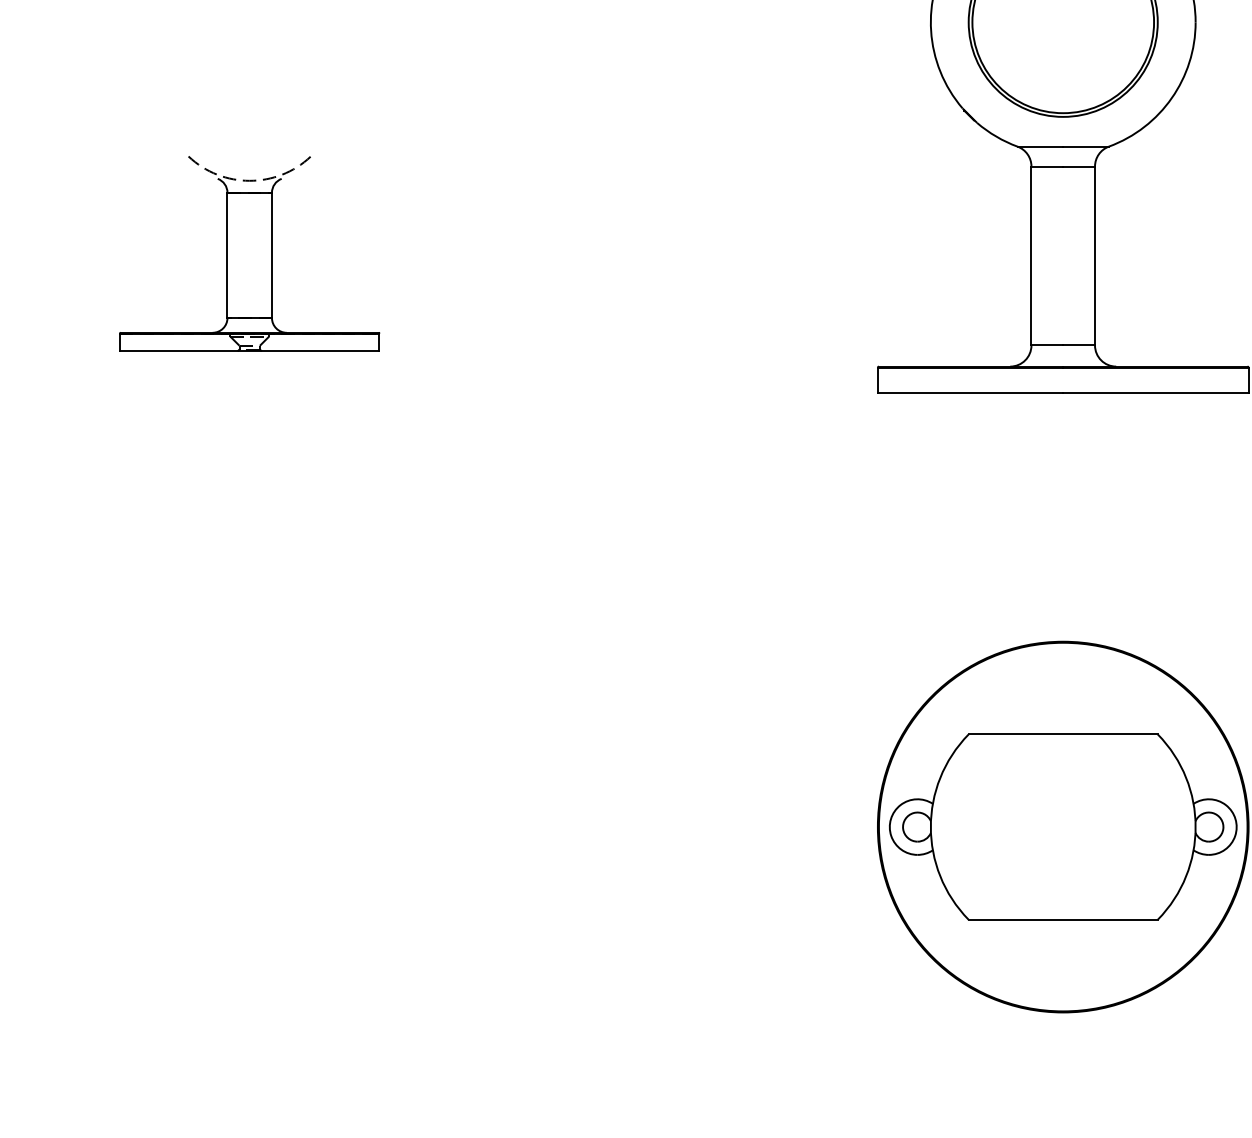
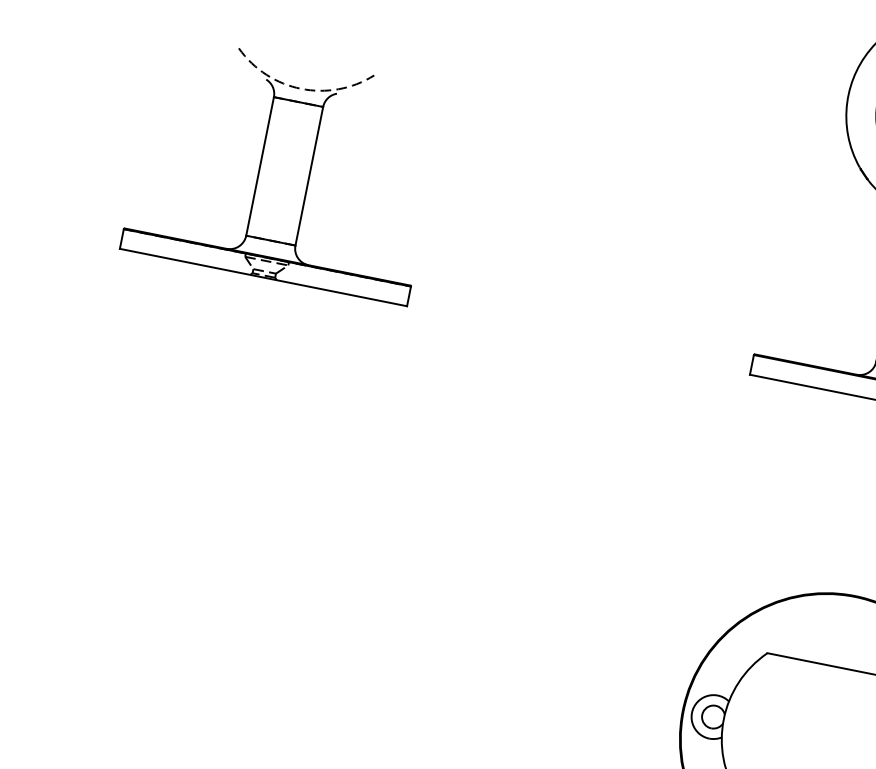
part: (249, 253) -> (284, 169), size x1.43

